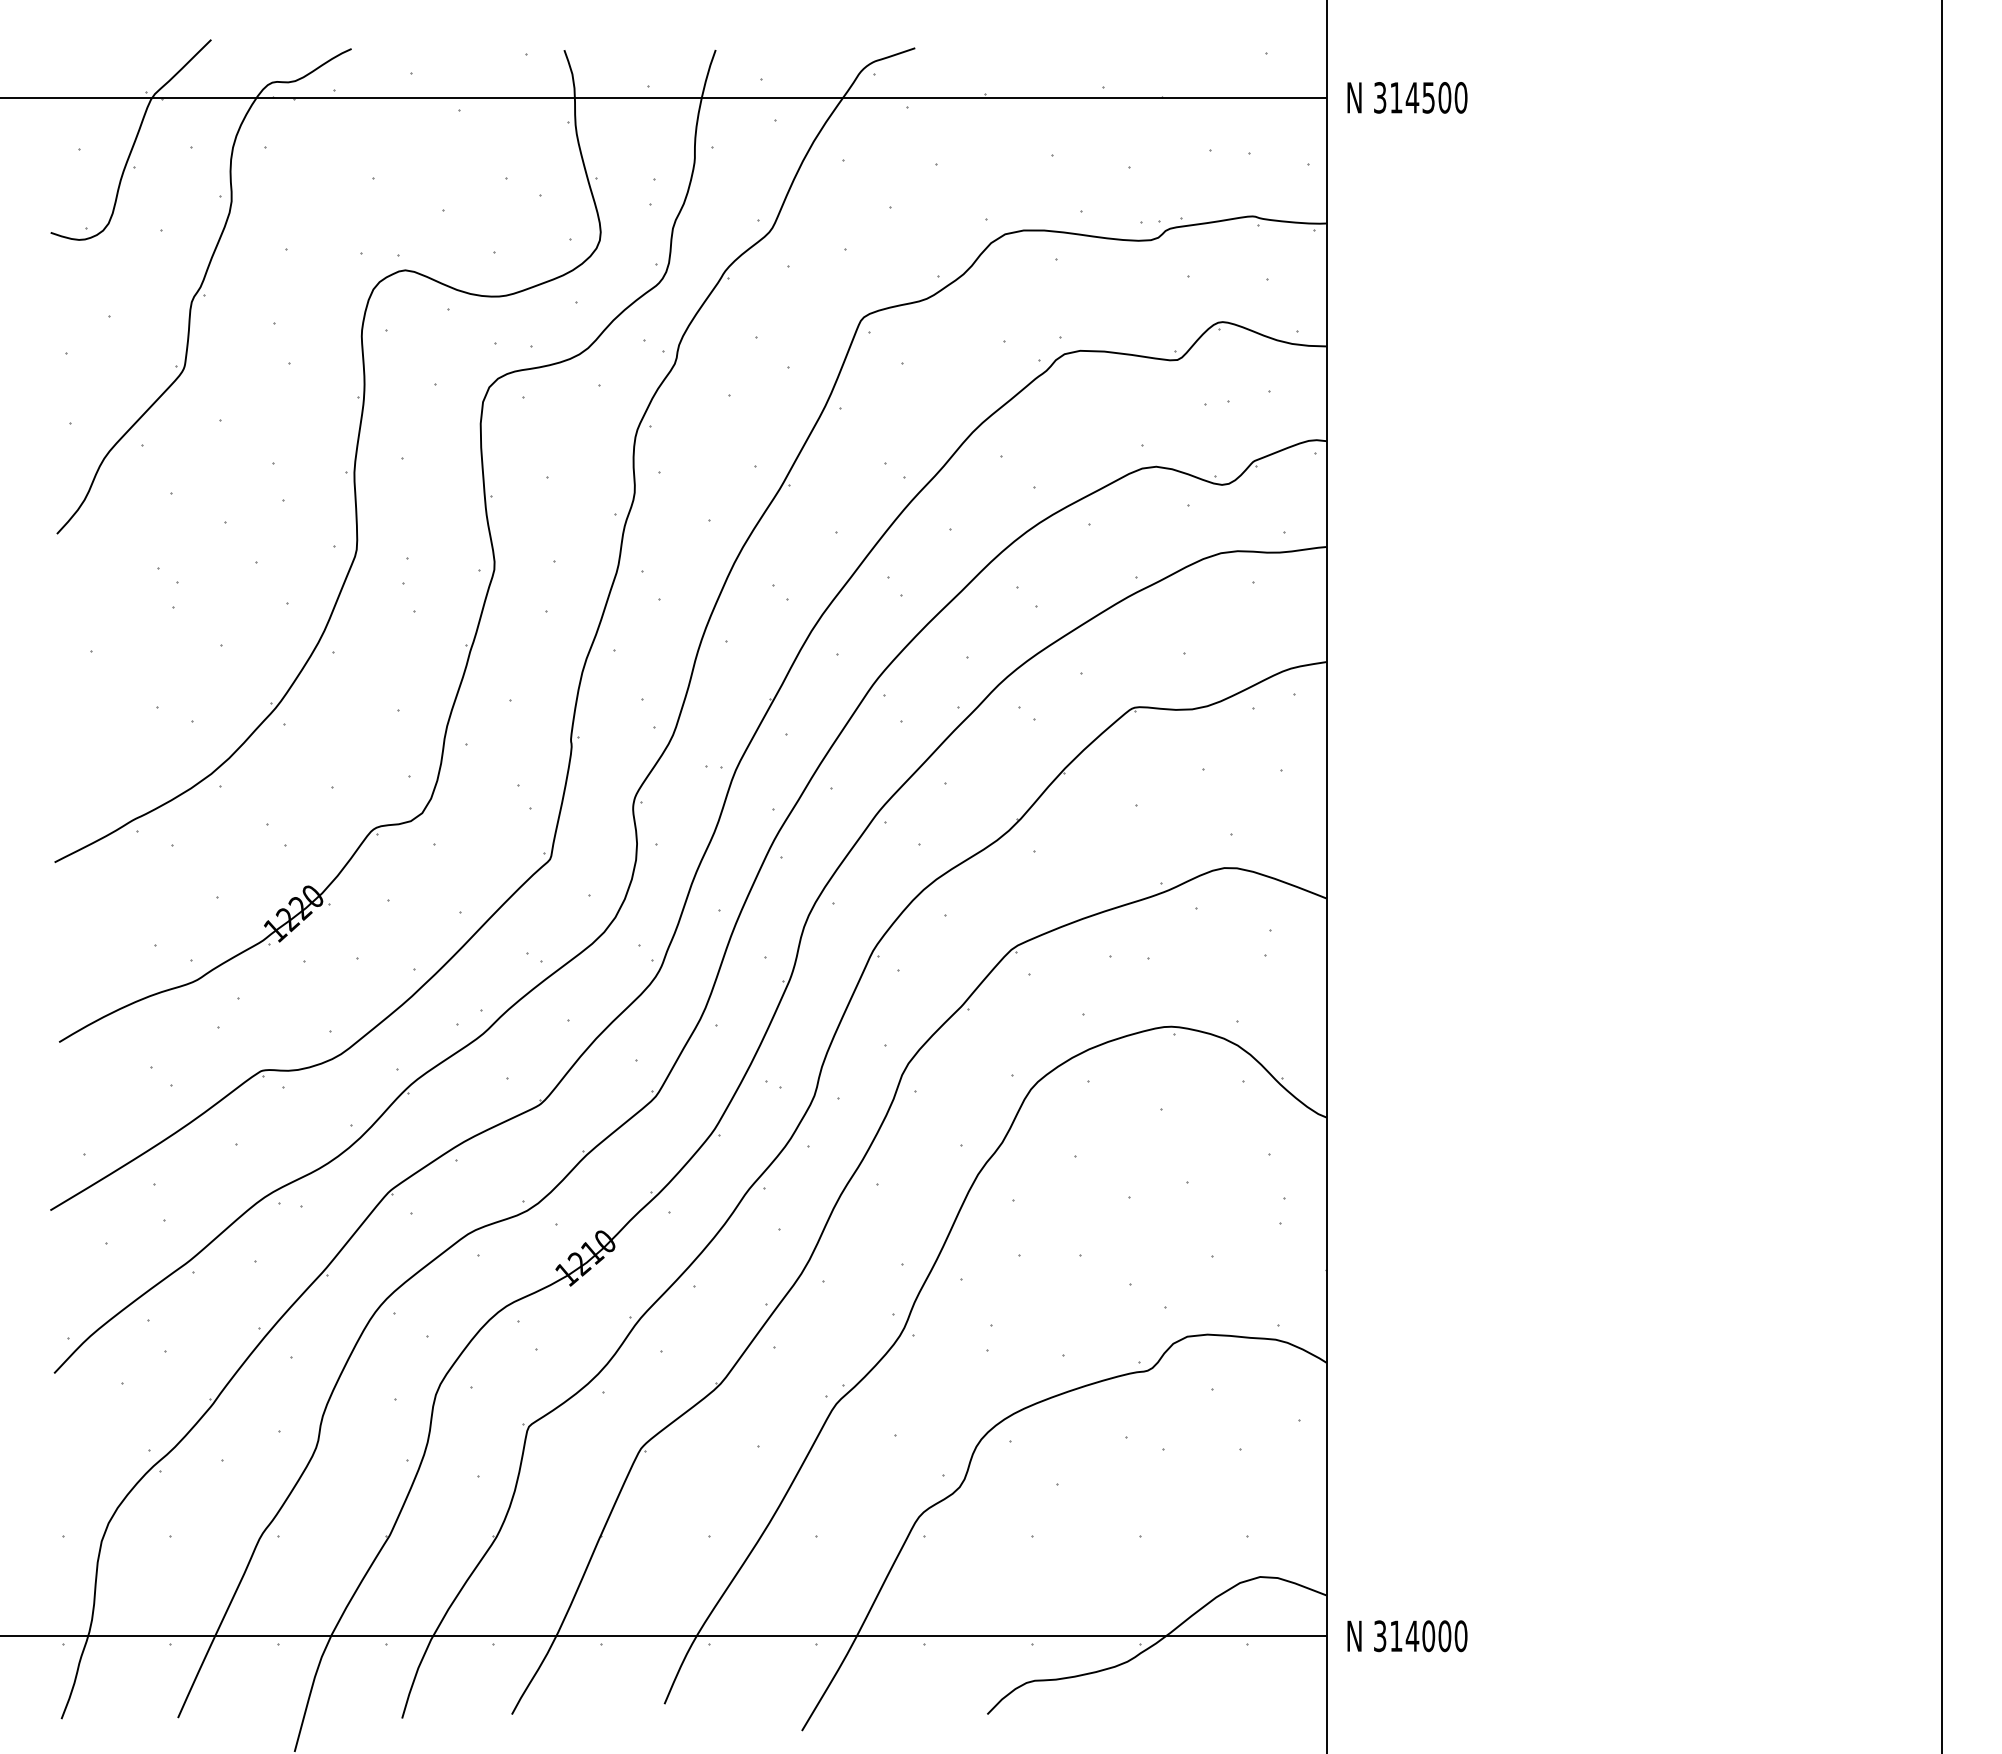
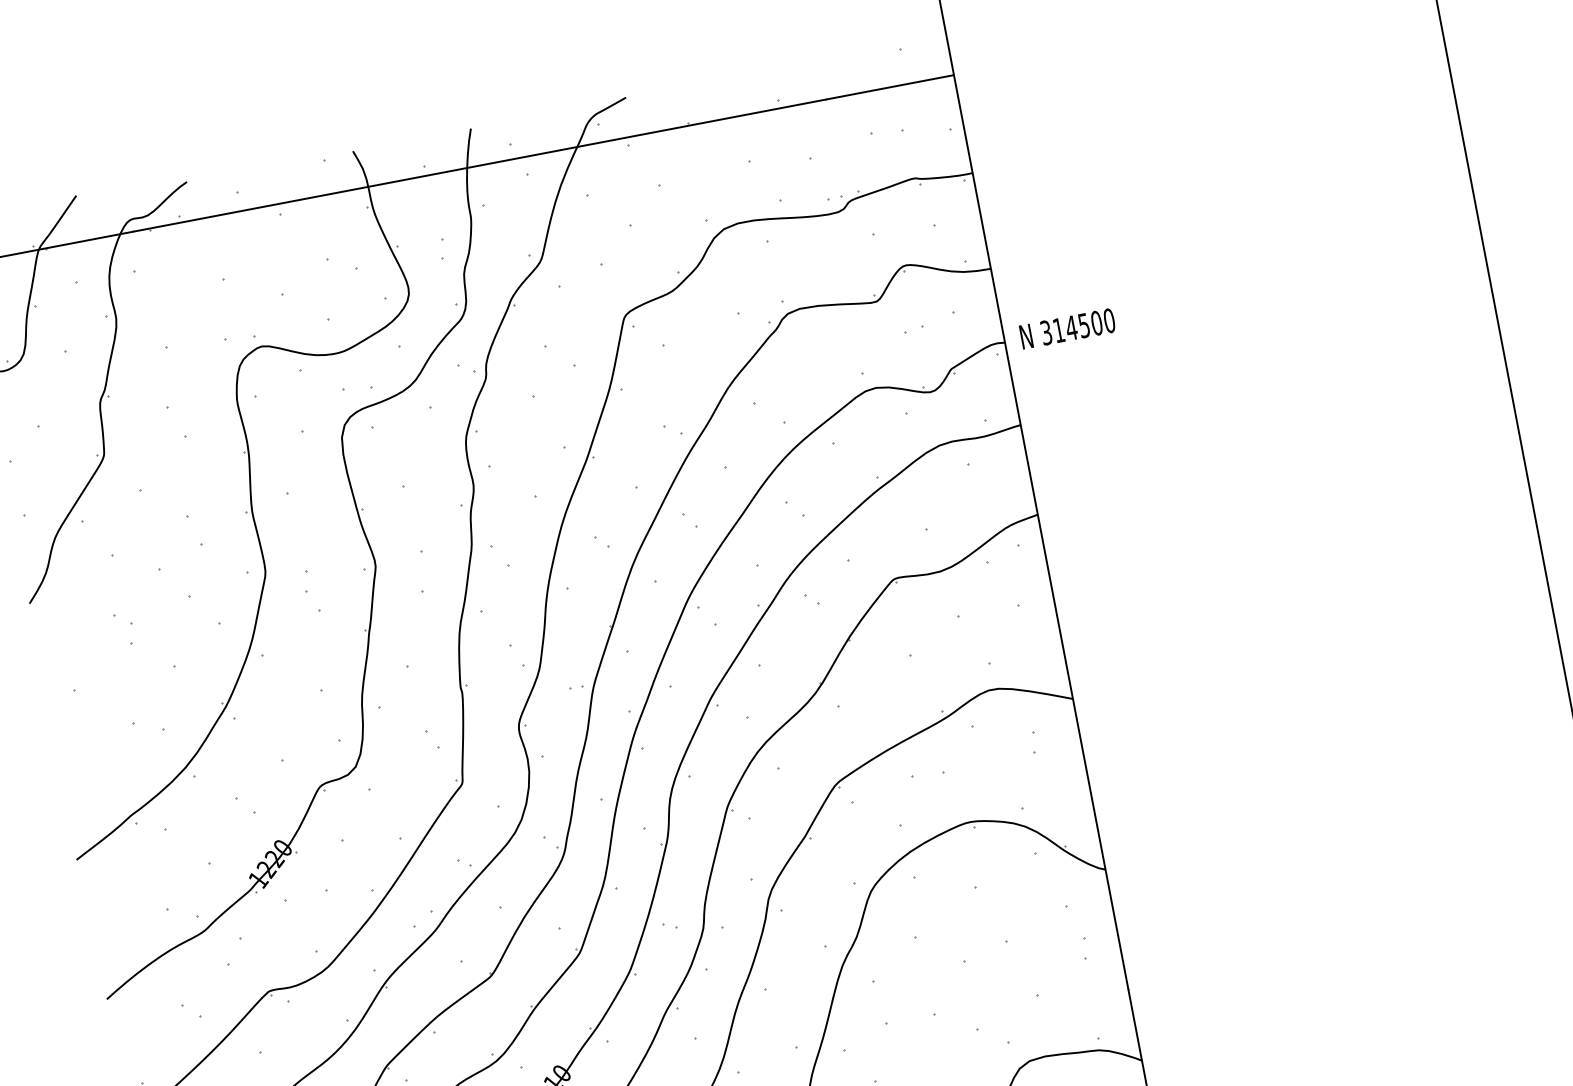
text: (1407, 97) -> (1067, 328), moved

